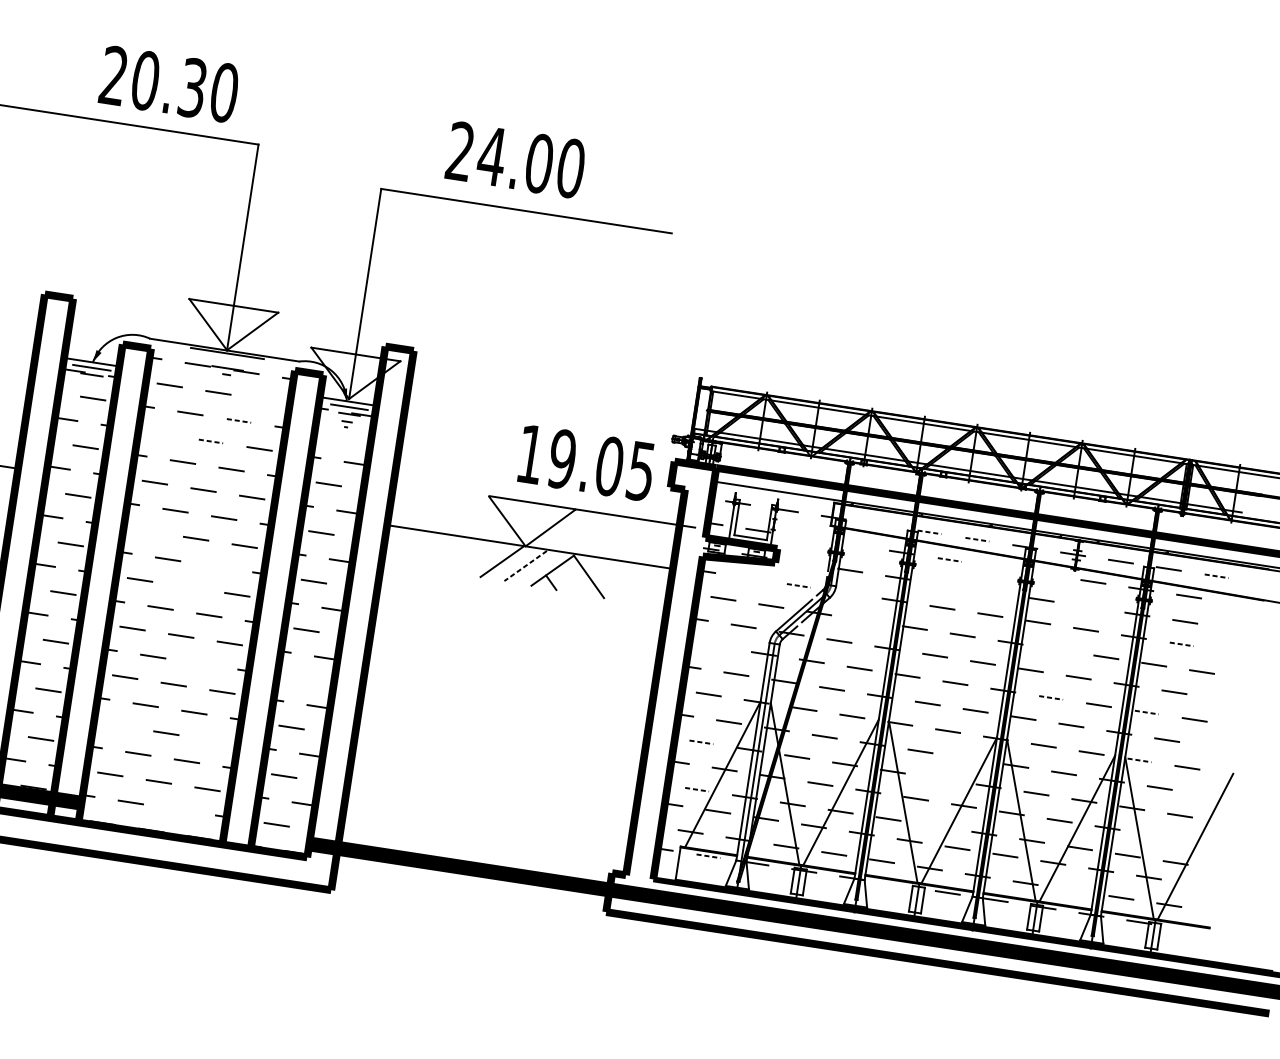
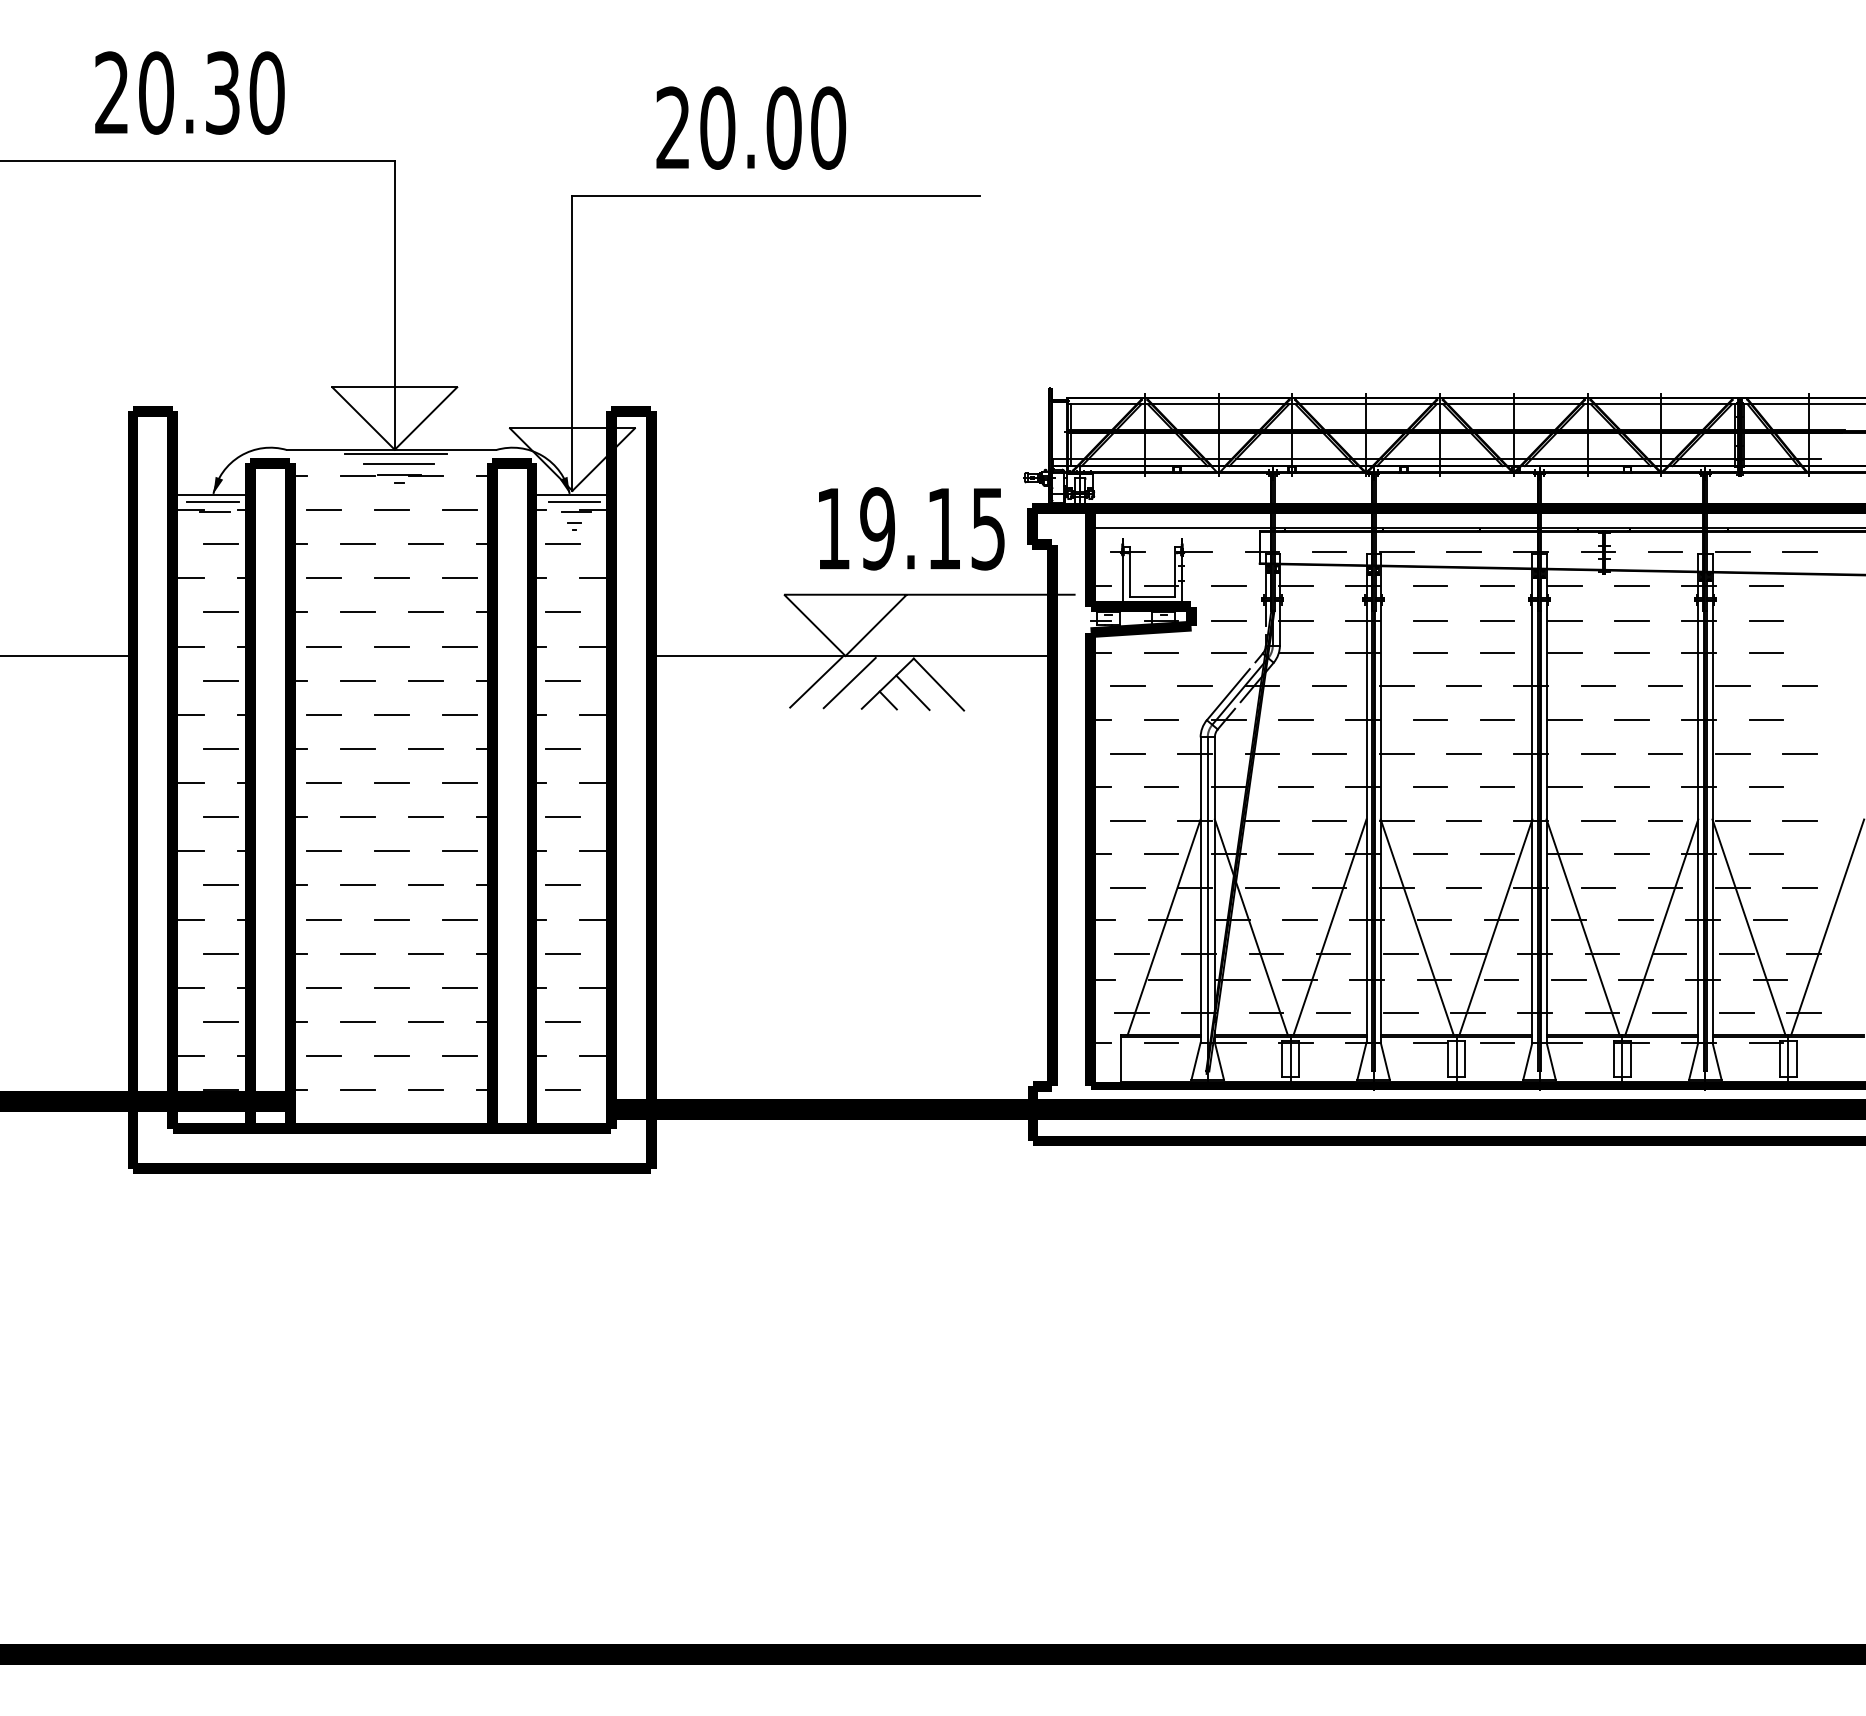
text: (169, 83) -> (189, 92), moved
text: (492, 155) -> (717, 127), 24.00 -> 20.00
line: (228, 360) -> (398, 463), added
line: (267, 400) -> (460, 509), added
line: (239, 421) -> (426, 544), dashed -> solid
line: (162, 434) -> (323, 578), added
line: (336, 435) -> (562, 543), added
line: (211, 441) -> (392, 578), dashed -> solid
text: (609, 466) -> (943, 528), 19.05 -> 19.15
line: (881, 525) -> (1329, 552), added
line: (147, 531) -> (323, 714), added
line: (929, 532) -> (1396, 552), dashed -> solid
line: (806, 537) -> (1228, 585), added
line: (977, 539) -> (1463, 552), dashed -> solid
line: (853, 545) -> (1295, 585), added
line: (949, 559) -> (1430, 585), dashed -> solid
line: (802, 563) -> (1228, 621), added
line: (216, 566) -> (425, 748), added
line: (525, 566) -> (849, 683), dashed -> solid
line: (997, 567) -> (1497, 585), added
line: (1045, 574) -> (1564, 585), added
line: (1216, 576) -> (1799, 552), dashed -> solid
line: (751, 578) -> (1161, 652), added
line: (569, 579) -> (912, 692), added
line: (798, 585) -> (1228, 652), dashed -> solid
line: (945, 585) -> (1430, 621), added
line: (188, 587) -> (391, 783), added
line: (846, 592) -> (1295, 652), added
line: (993, 592) -> (1497, 621), added
line: (1089, 607) -> (1631, 621), added
line: (866, 620) -> (1329, 686), added
line: (1181, 644) -> (1766, 652), dashed -> solid
line: (715, 646) -> (1127, 753), added
line: (1058, 650) -> (1598, 686), added
line: (201, 664) -> (425, 885), added
line: (299, 678) -> (562, 885), added
line: (1051, 697) -> (1598, 753), dashed -> solid
line: (1146, 712) -> (1732, 753), dashed -> solid
line: (117, 725) -> (323, 987), added
line: (215, 740) -> (460, 987), added
line: (701, 742) -> (1127, 888), dashed -> solid
line: (968, 758) -> (1497, 854), added
line: (1139, 760) -> (1732, 820), dashed -> solid
line: (940, 778) -> (1463, 887), added
line: (696, 789) -> (1131, 953), dashed -> solid
line: (179, 810) -> (425, 1090), added
line: (936, 825) -> (1467, 953), added
line: (1155, 835) -> (1770, 920), added
line: (708, 856) -> (1161, 1042), dashed -> solid
line: (900, 885) -> (1430, 1042), added
line: (1073, 890) -> (1669, 1013), added

